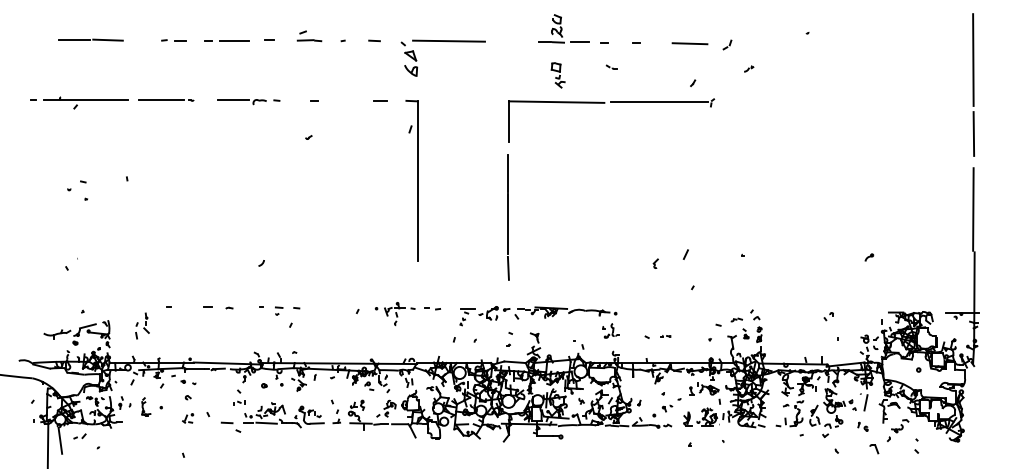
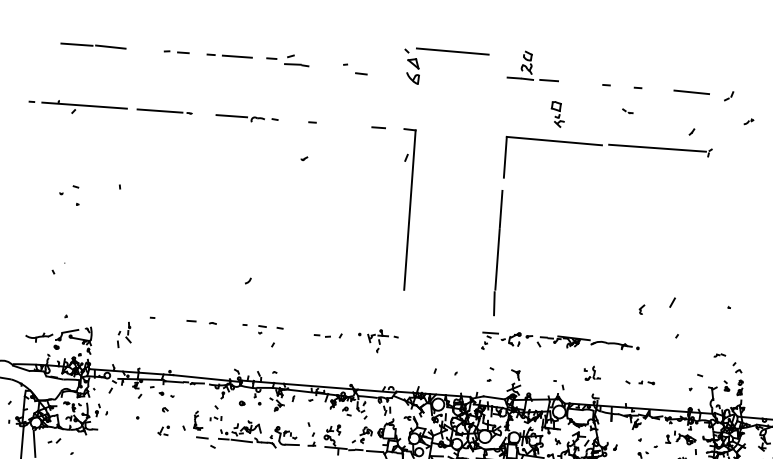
part: (563, 28) -> (533, 65), moved
part: (309, 36) -> (297, 60), moved
line: (374, 40) -> (361, 73), moved
part: (442, 41) -> (446, 51), moved
part: (611, 66) -> (627, 110), moved
part: (432, 308) -> (322, 335), moved
part: (538, 316) -> (560, 345), moved
part: (736, 319) -> (719, 355), moved
part: (665, 336) -> (646, 382), size x1.6
part: (146, 406) -> (198, 420), moved

